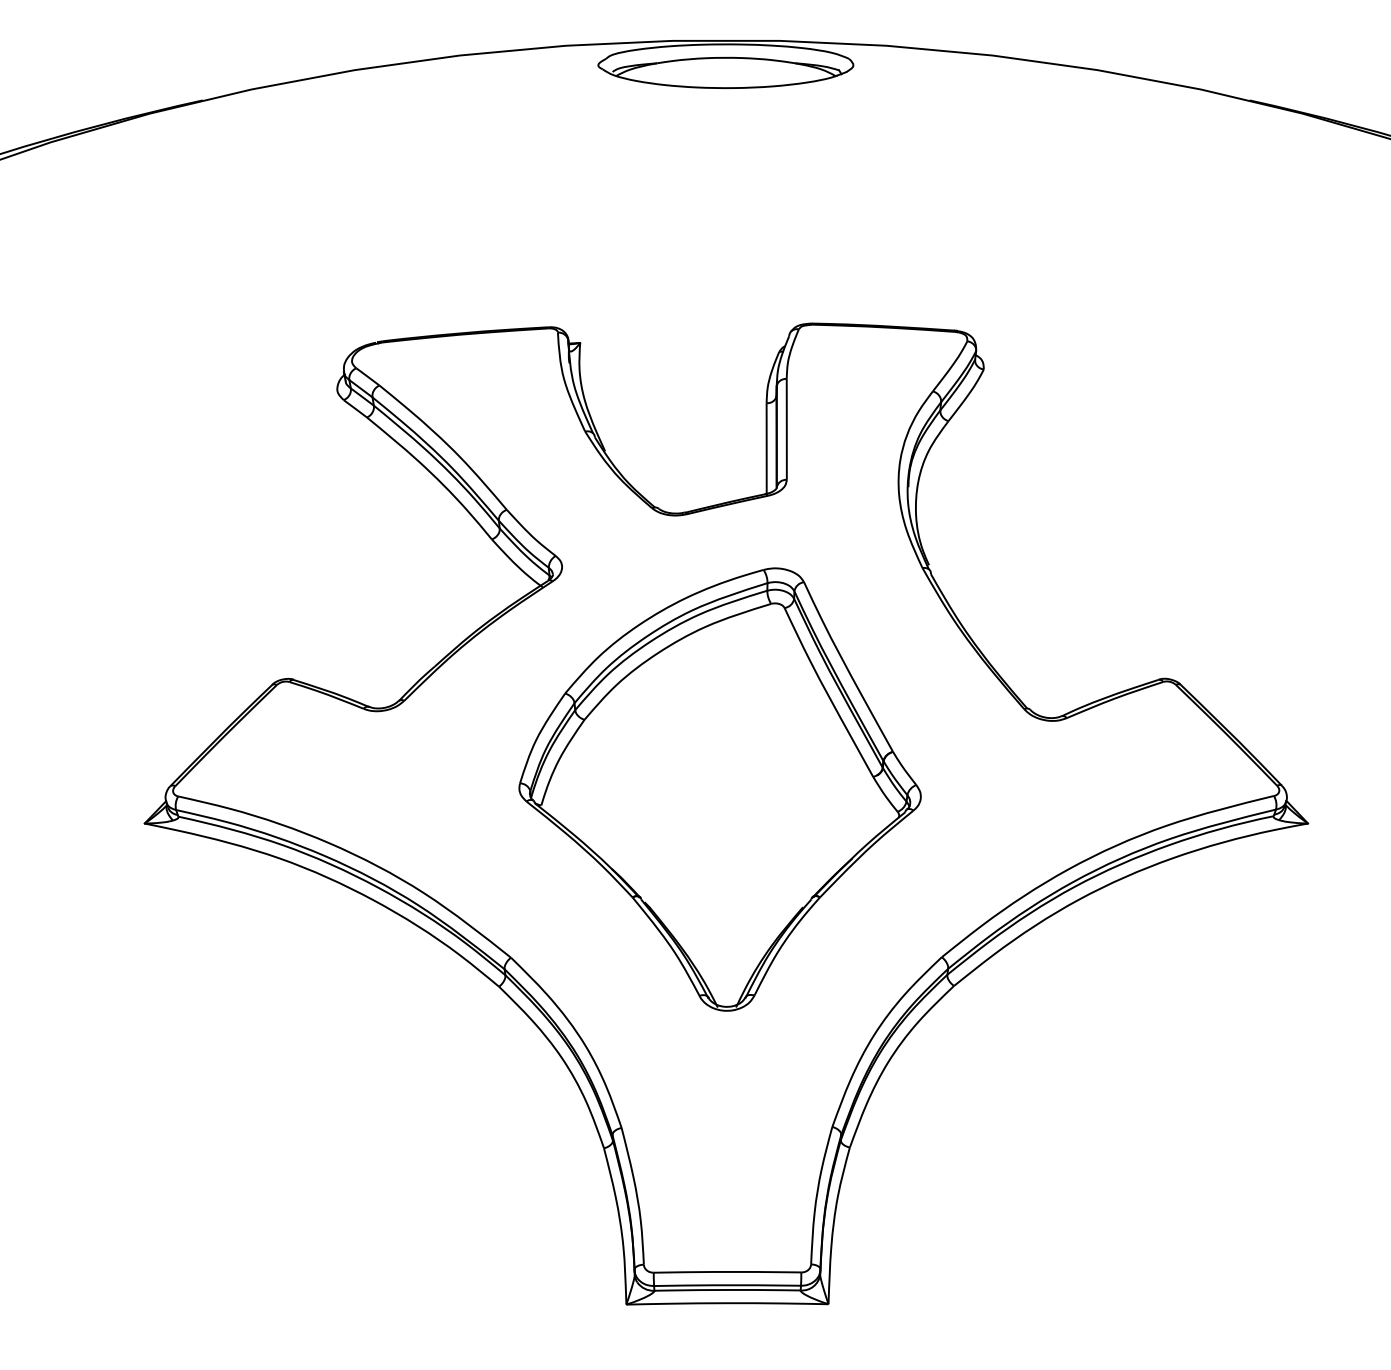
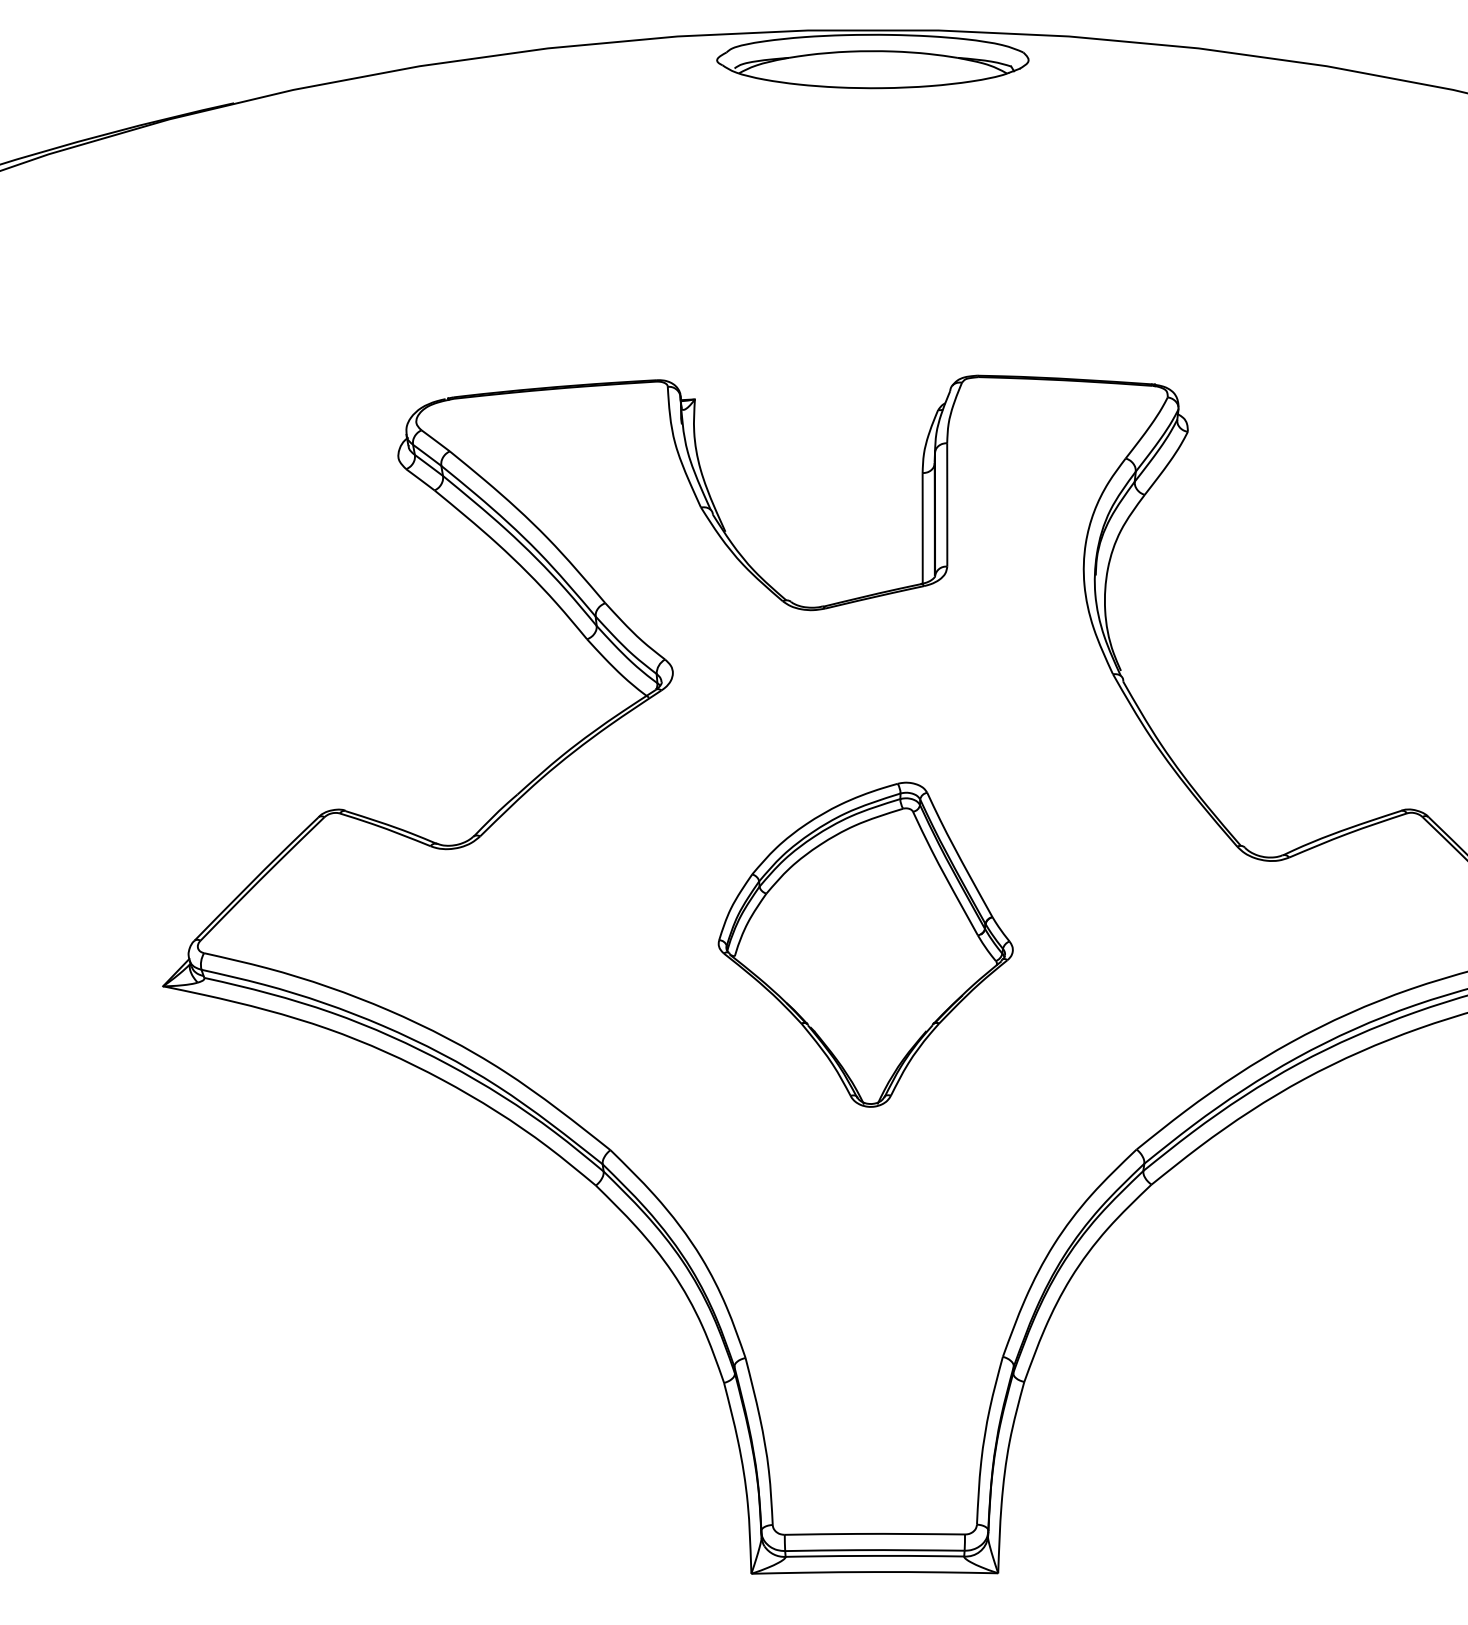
part: (719, 789) -> (865, 944), size x0.6

